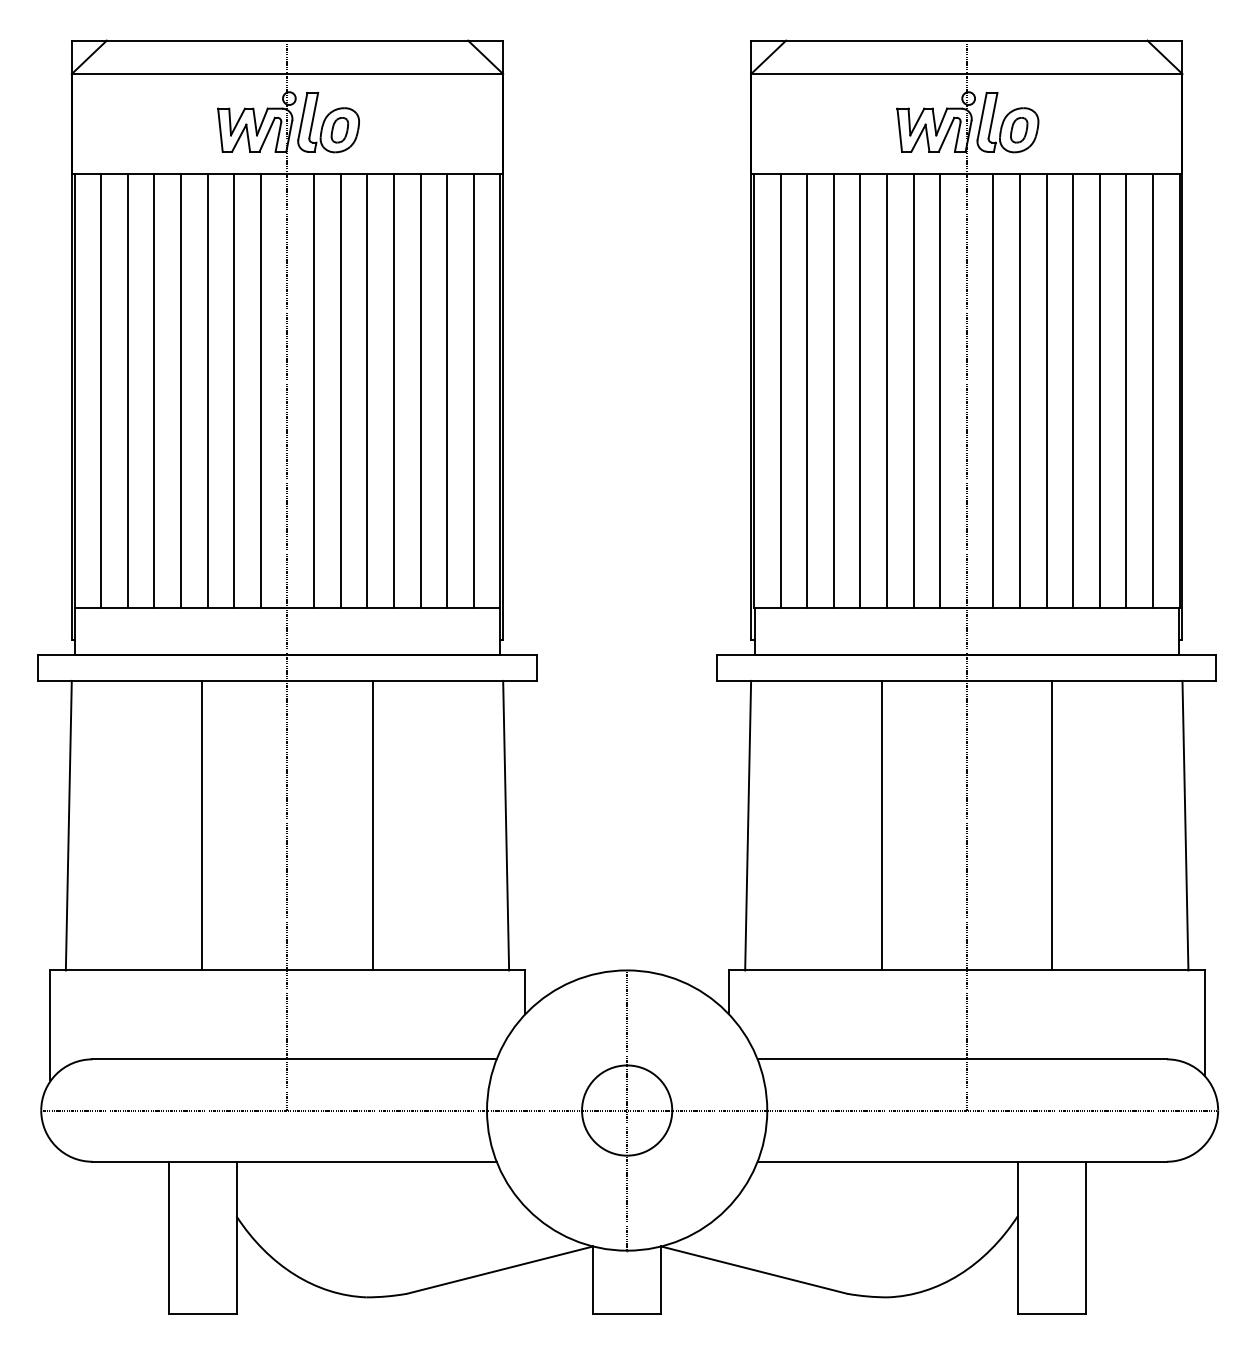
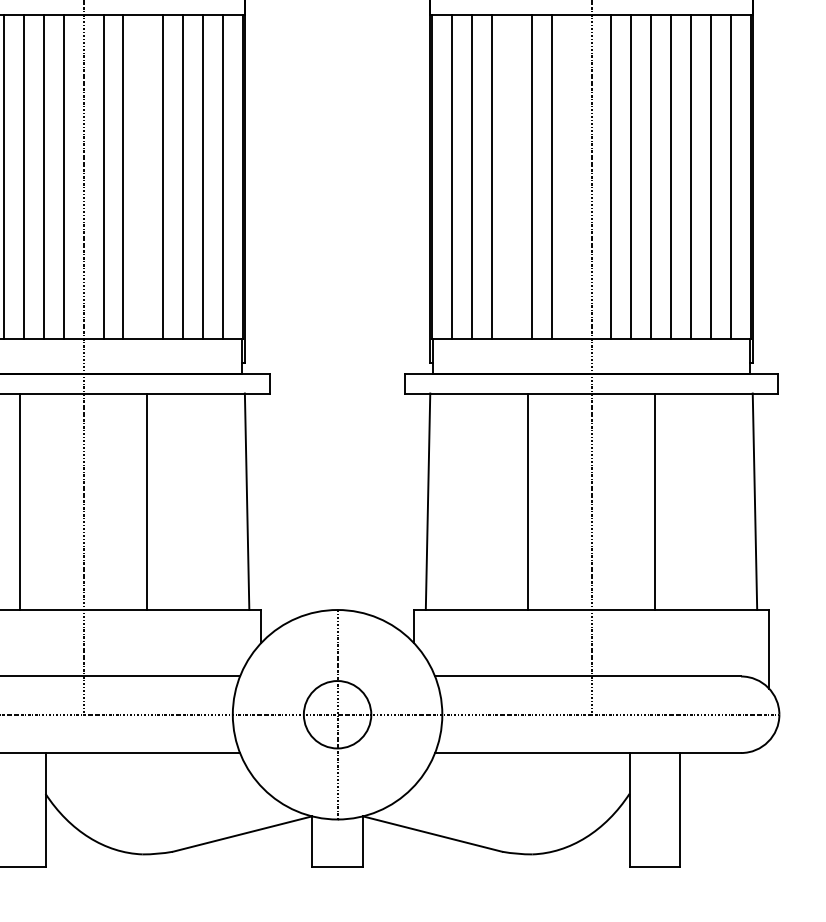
line: (367, 390) -> (143, 176), removed
line: (860, 390) -> (512, 176), removed
line: (940, 390) -> (571, 176), removed

